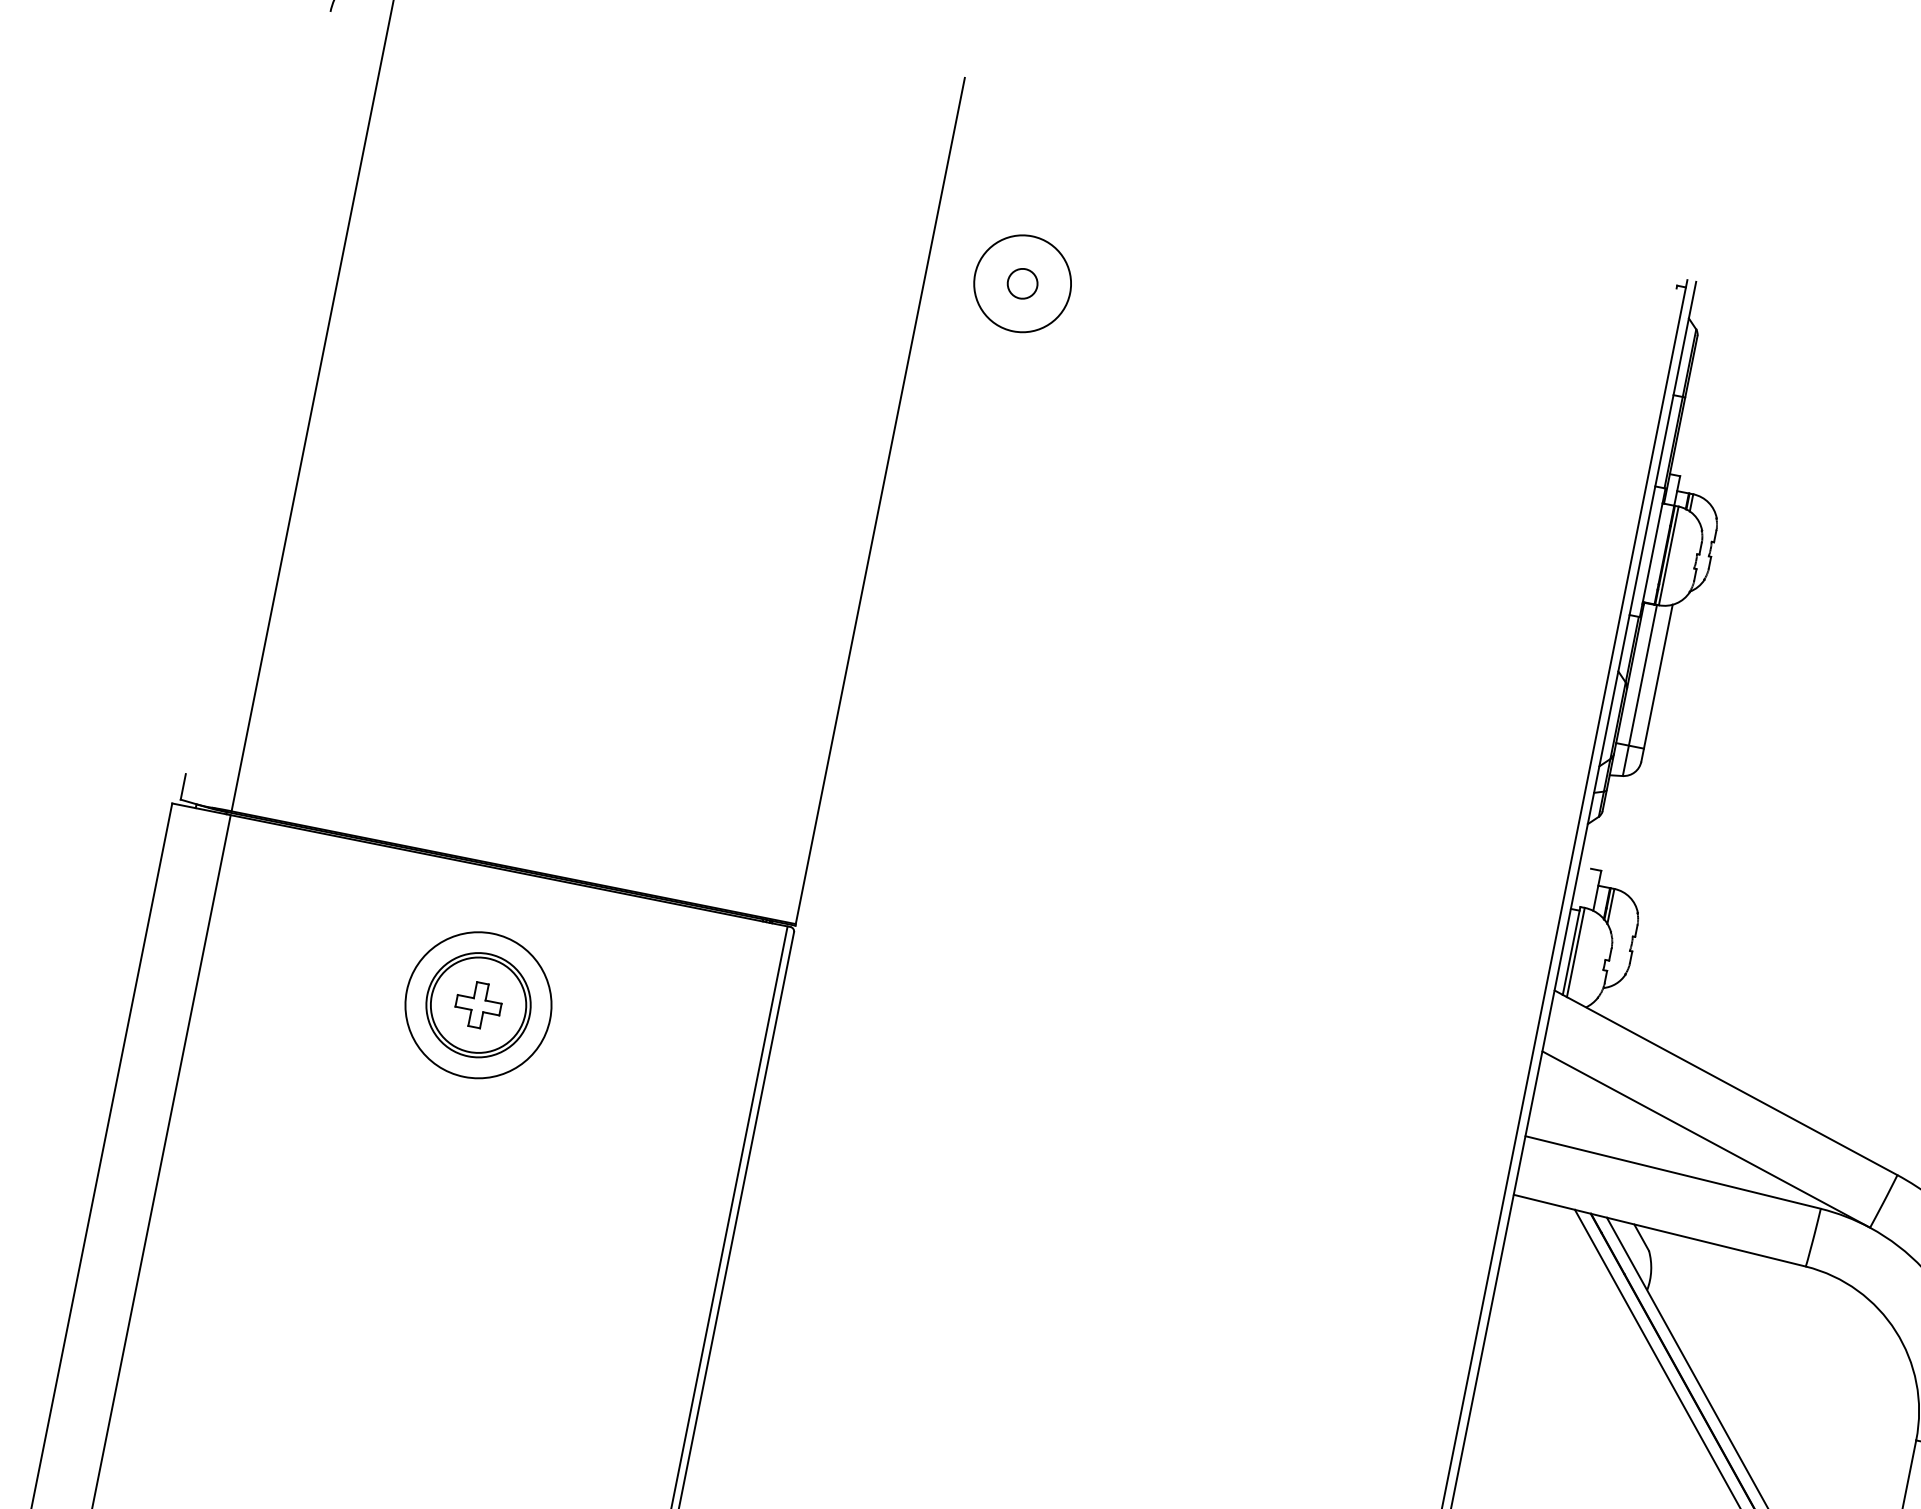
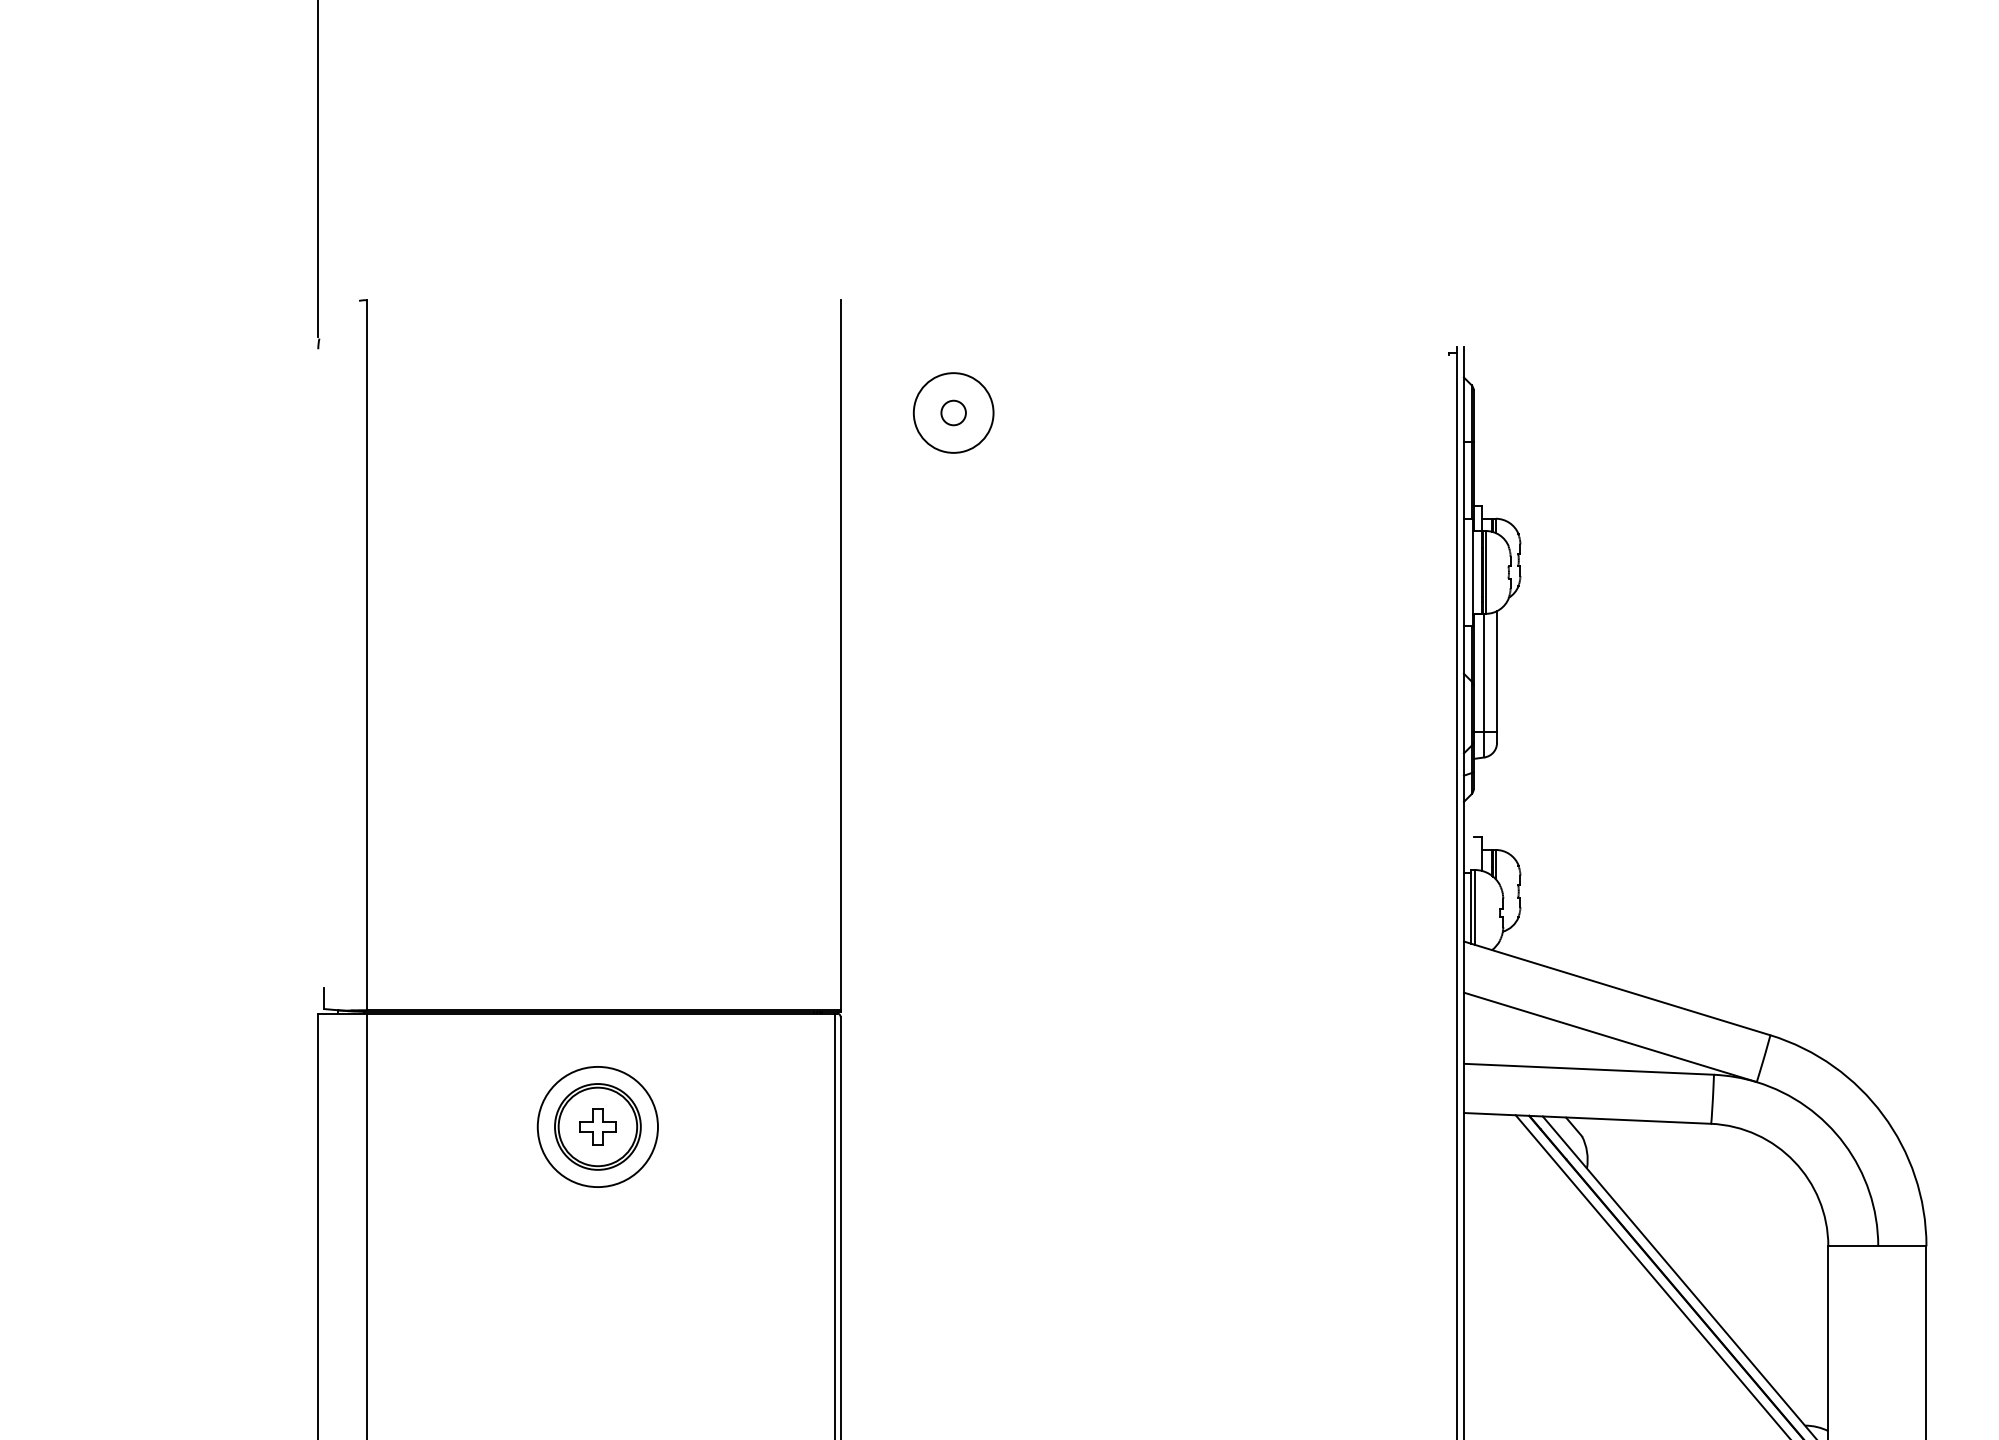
part: (1022, 283) -> (953, 412), moved

